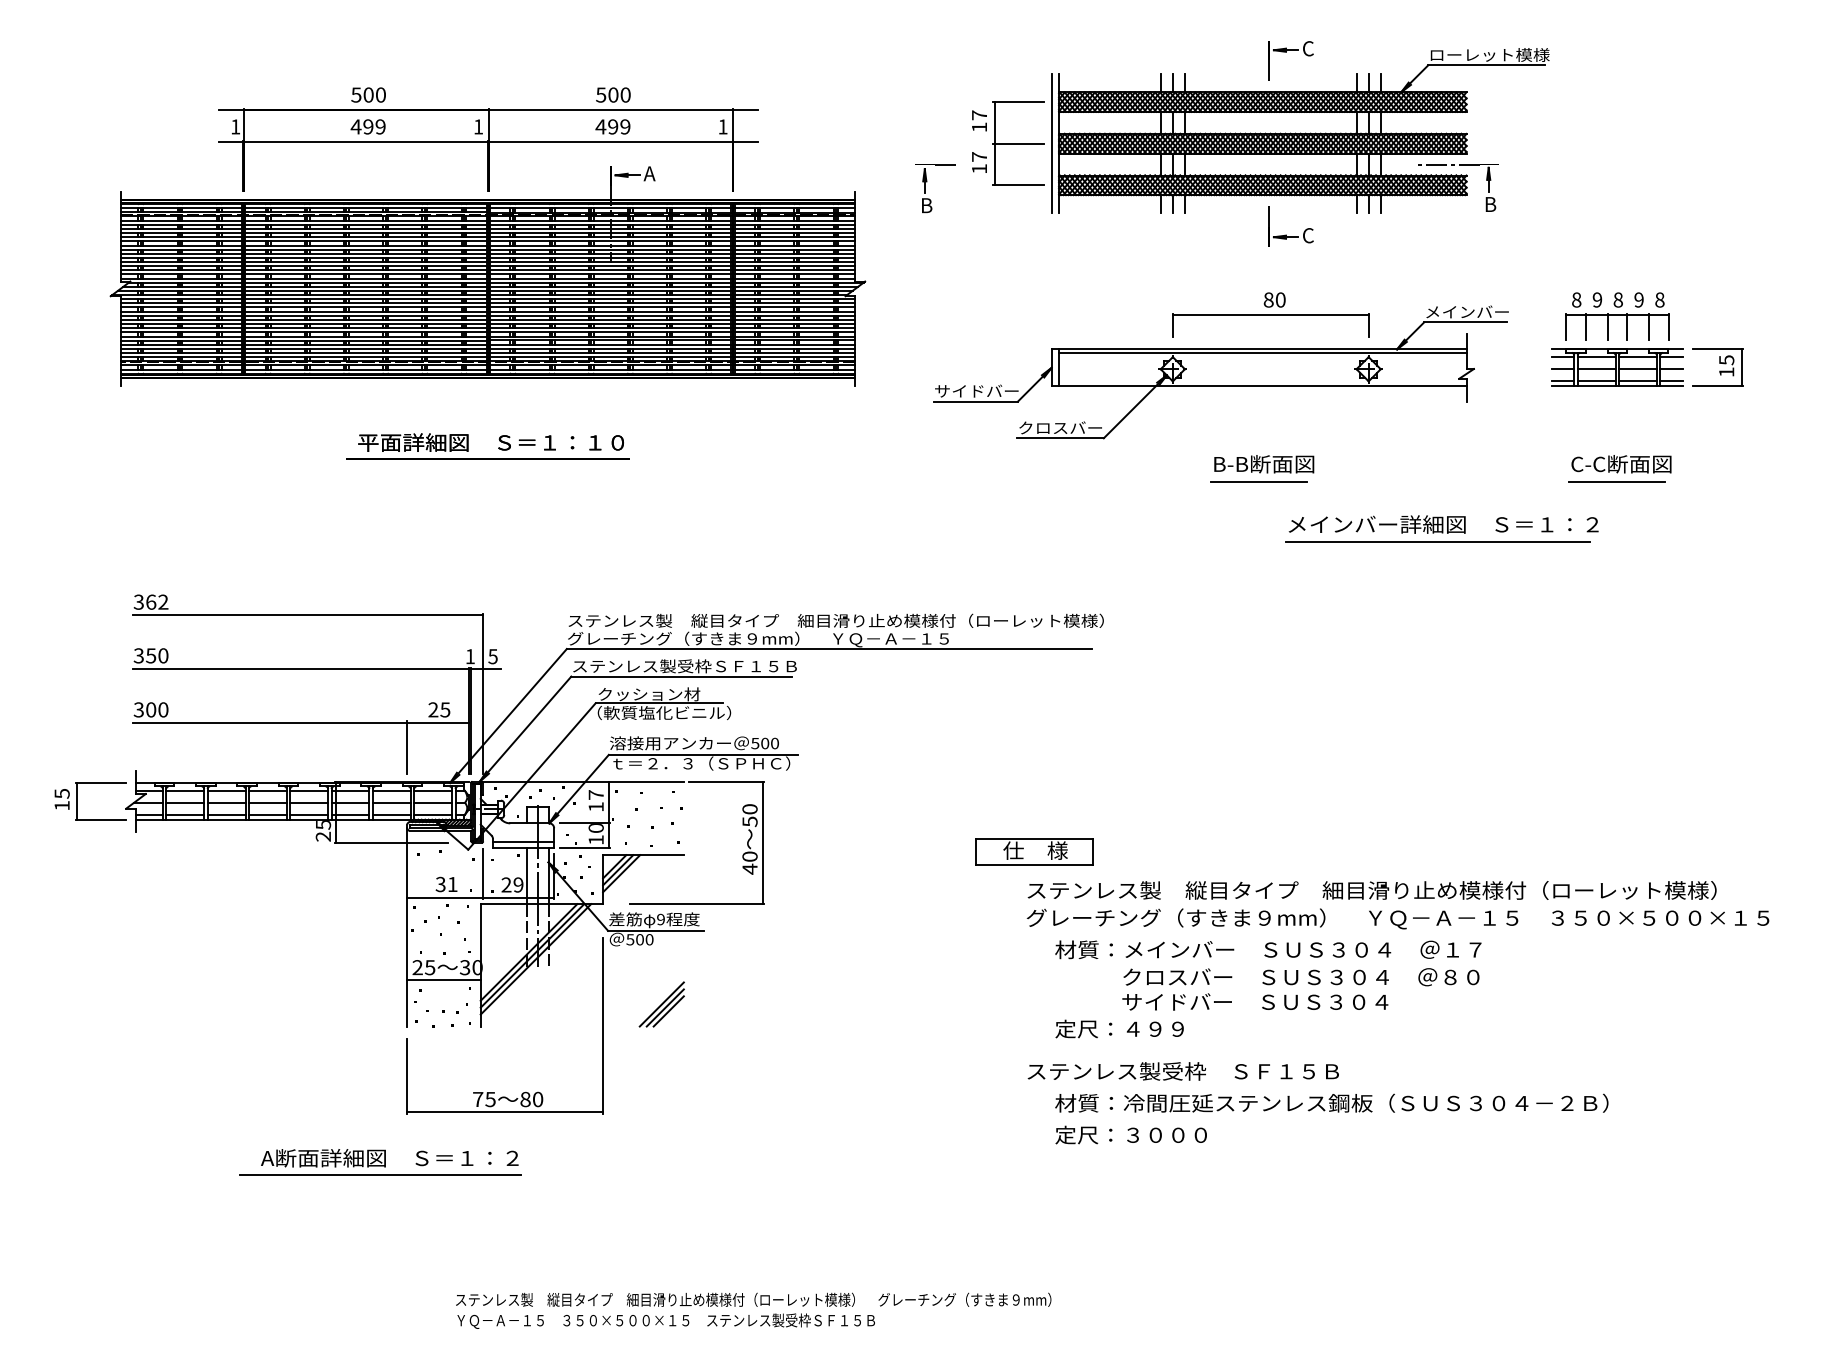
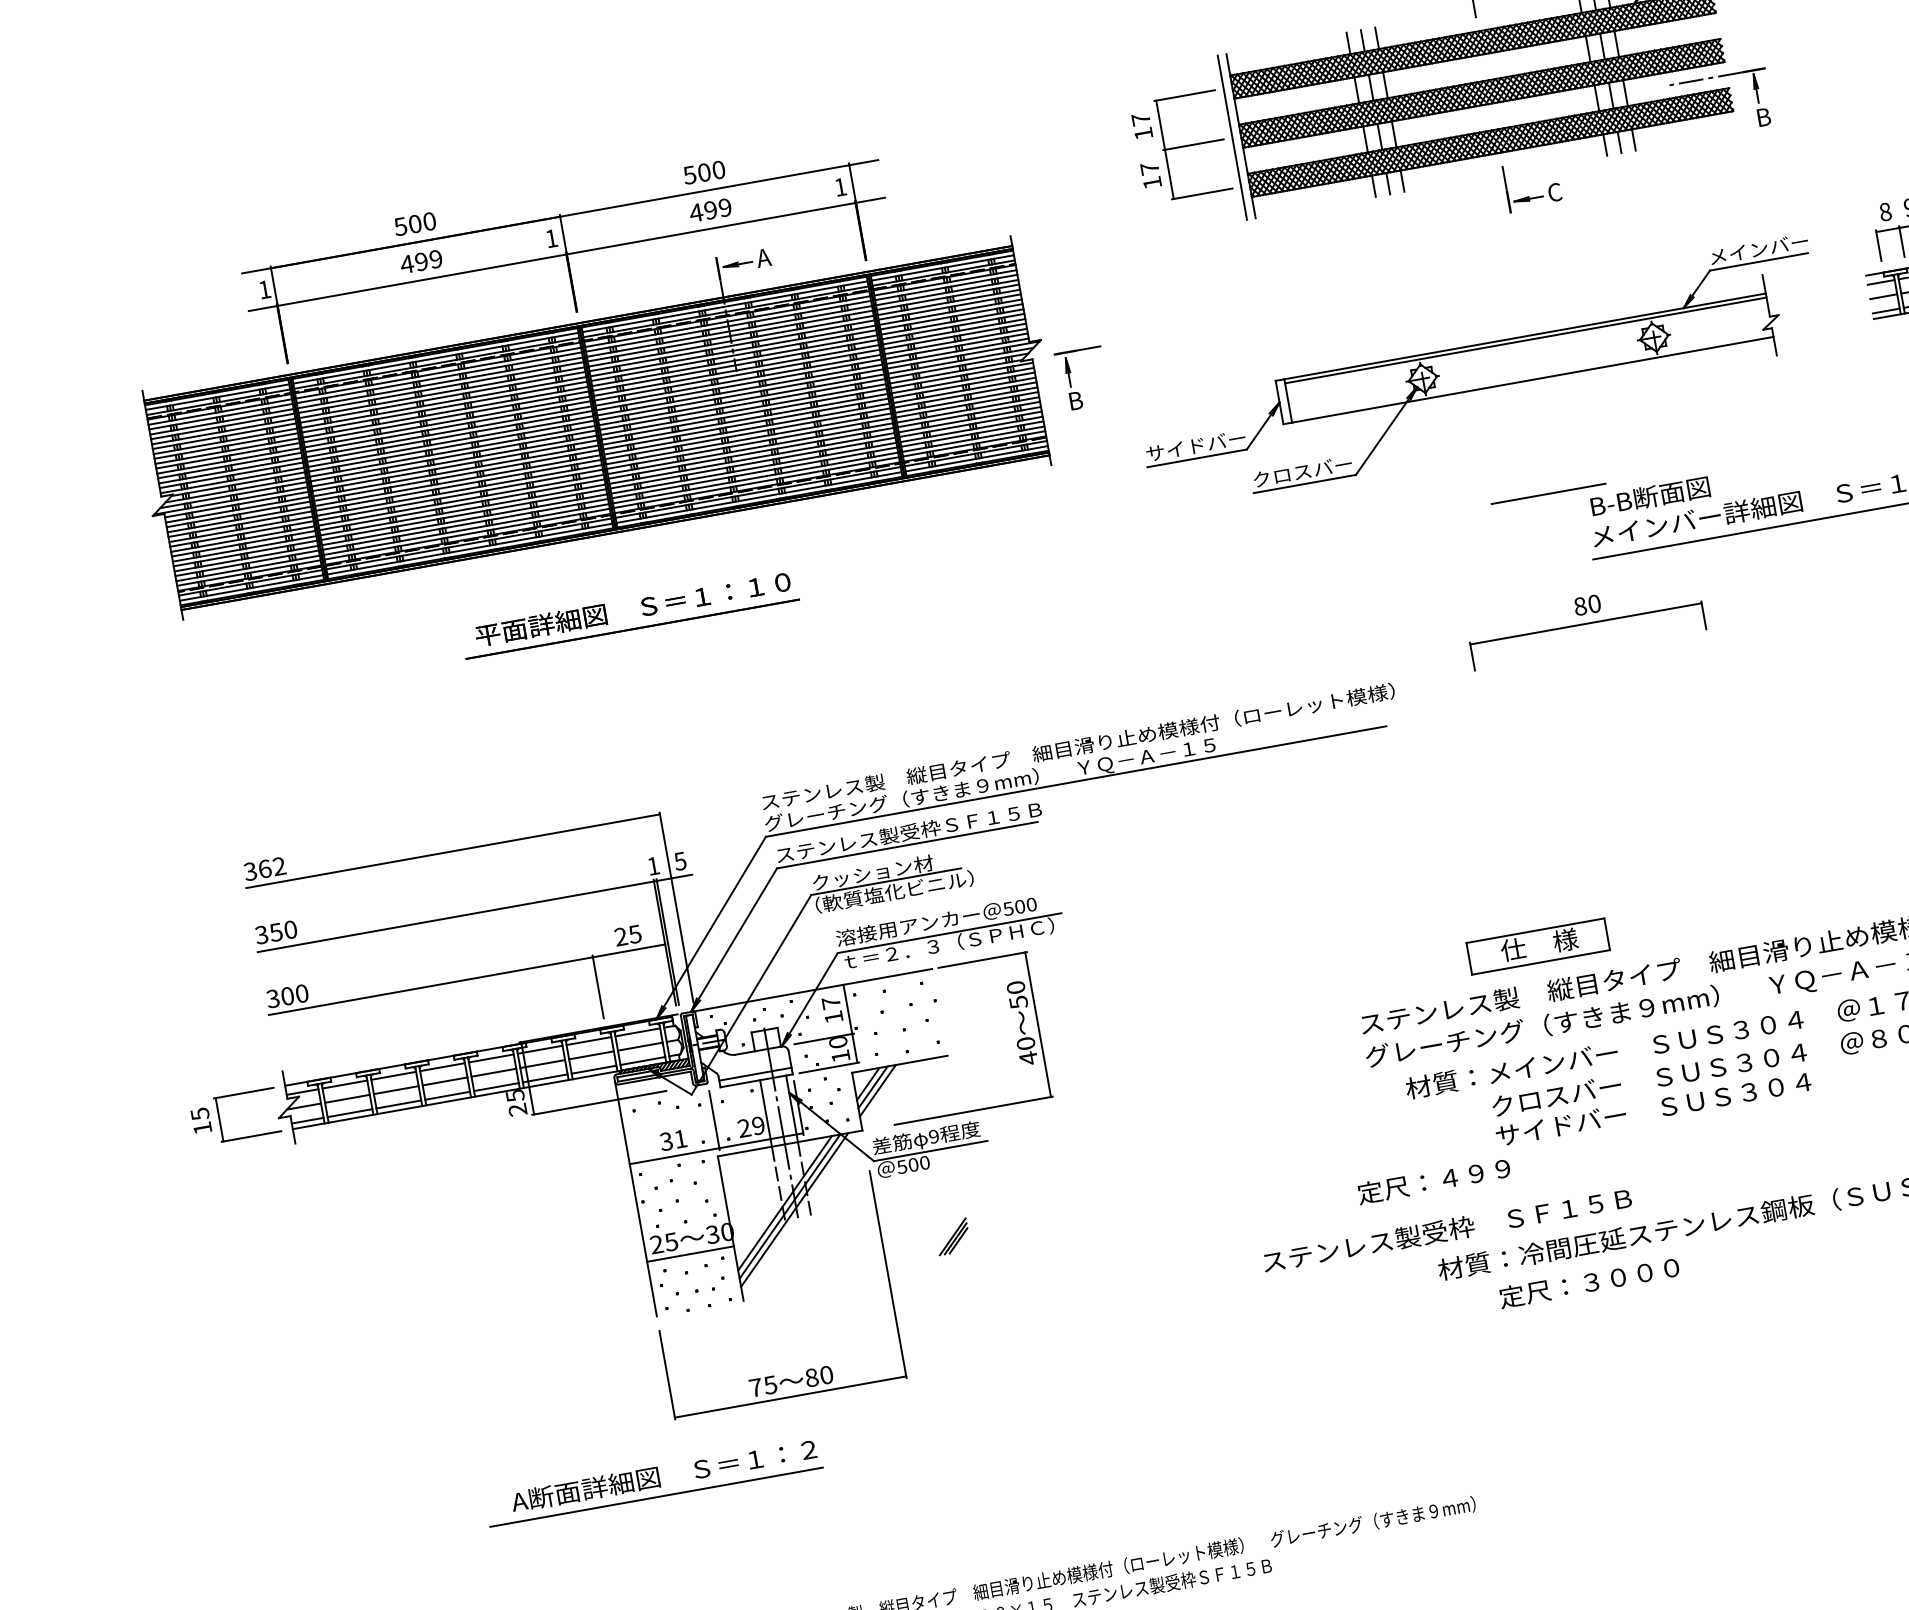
part: (927, 182) -> (1071, 373), moved
part: (1270, 314) -> (1585, 623), moved
text: (1264, 464) -> (1650, 496), moved
part: (1034, 851) -> (1538, 946), moved
part: (661, 1004) -> (952, 1236), size x0.6
text: (1119, 1028) -> (1433, 1180), moved
text: (1182, 1071) -> (1446, 1230), moved
text: (1130, 1134) -> (1588, 1282), moved

